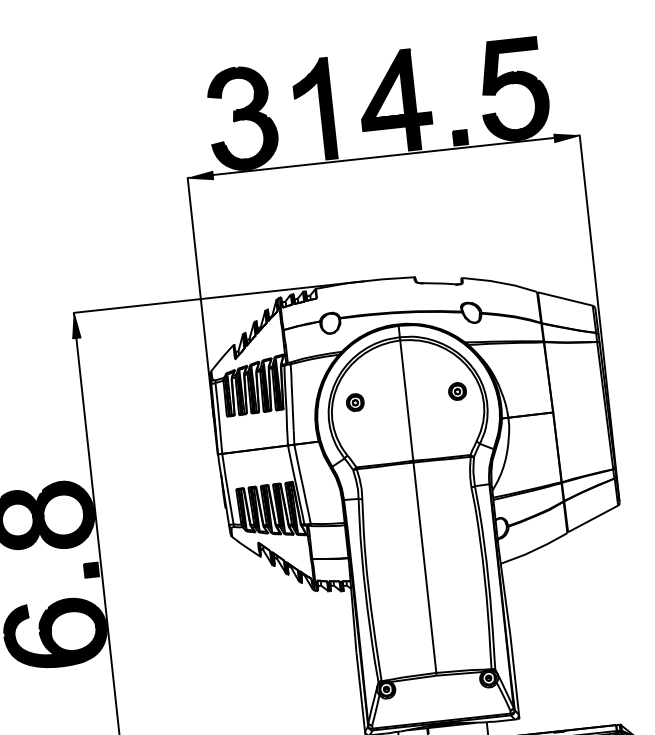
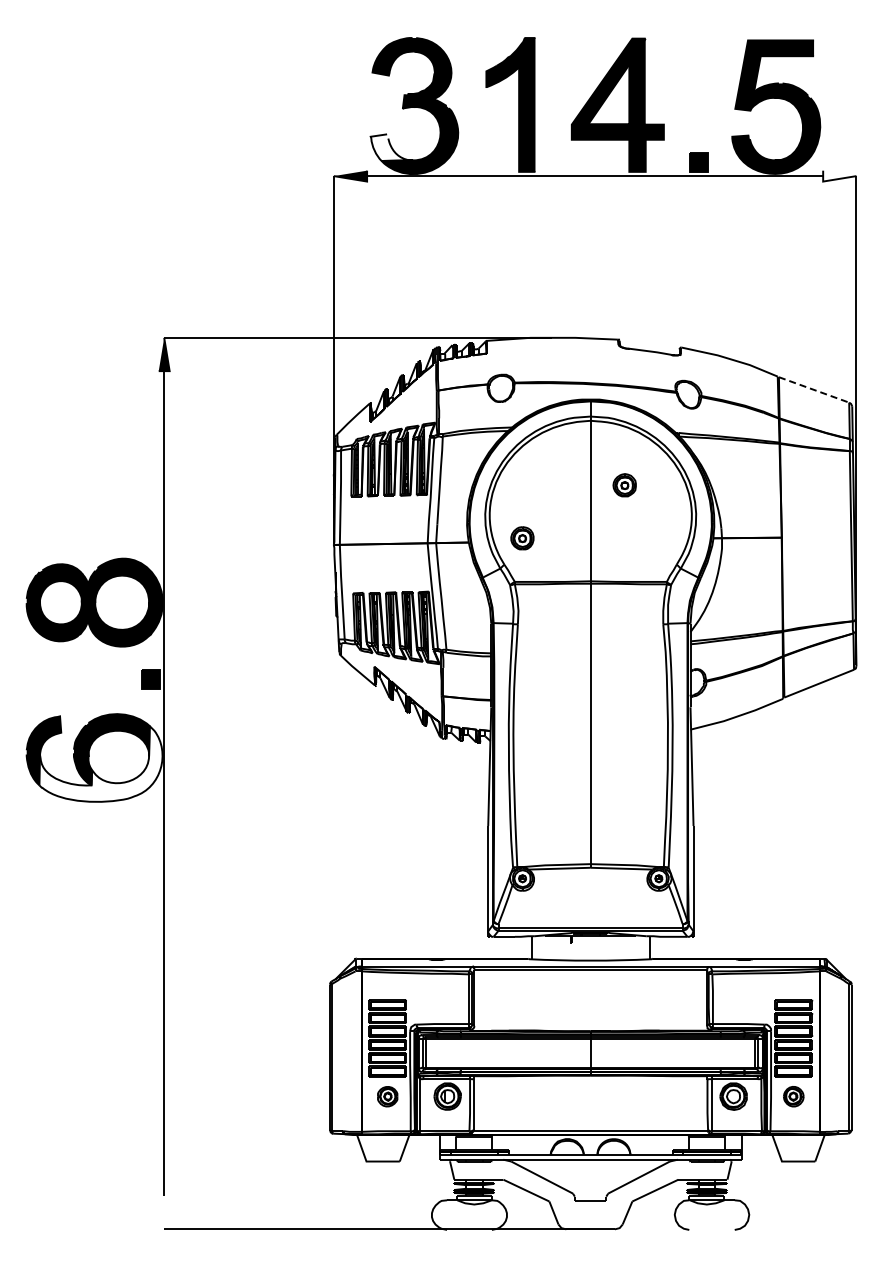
fill: (566, 136) -> (839, 175), removed
fill: (228, 151) -> (391, 147), removed
line: (565, 299) -> (814, 390), solid -> dashed
part: (457, 391) -> (624, 485), moved
part: (355, 402) -> (522, 538), moved
fill: (60, 637) -> (100, 763), removed

